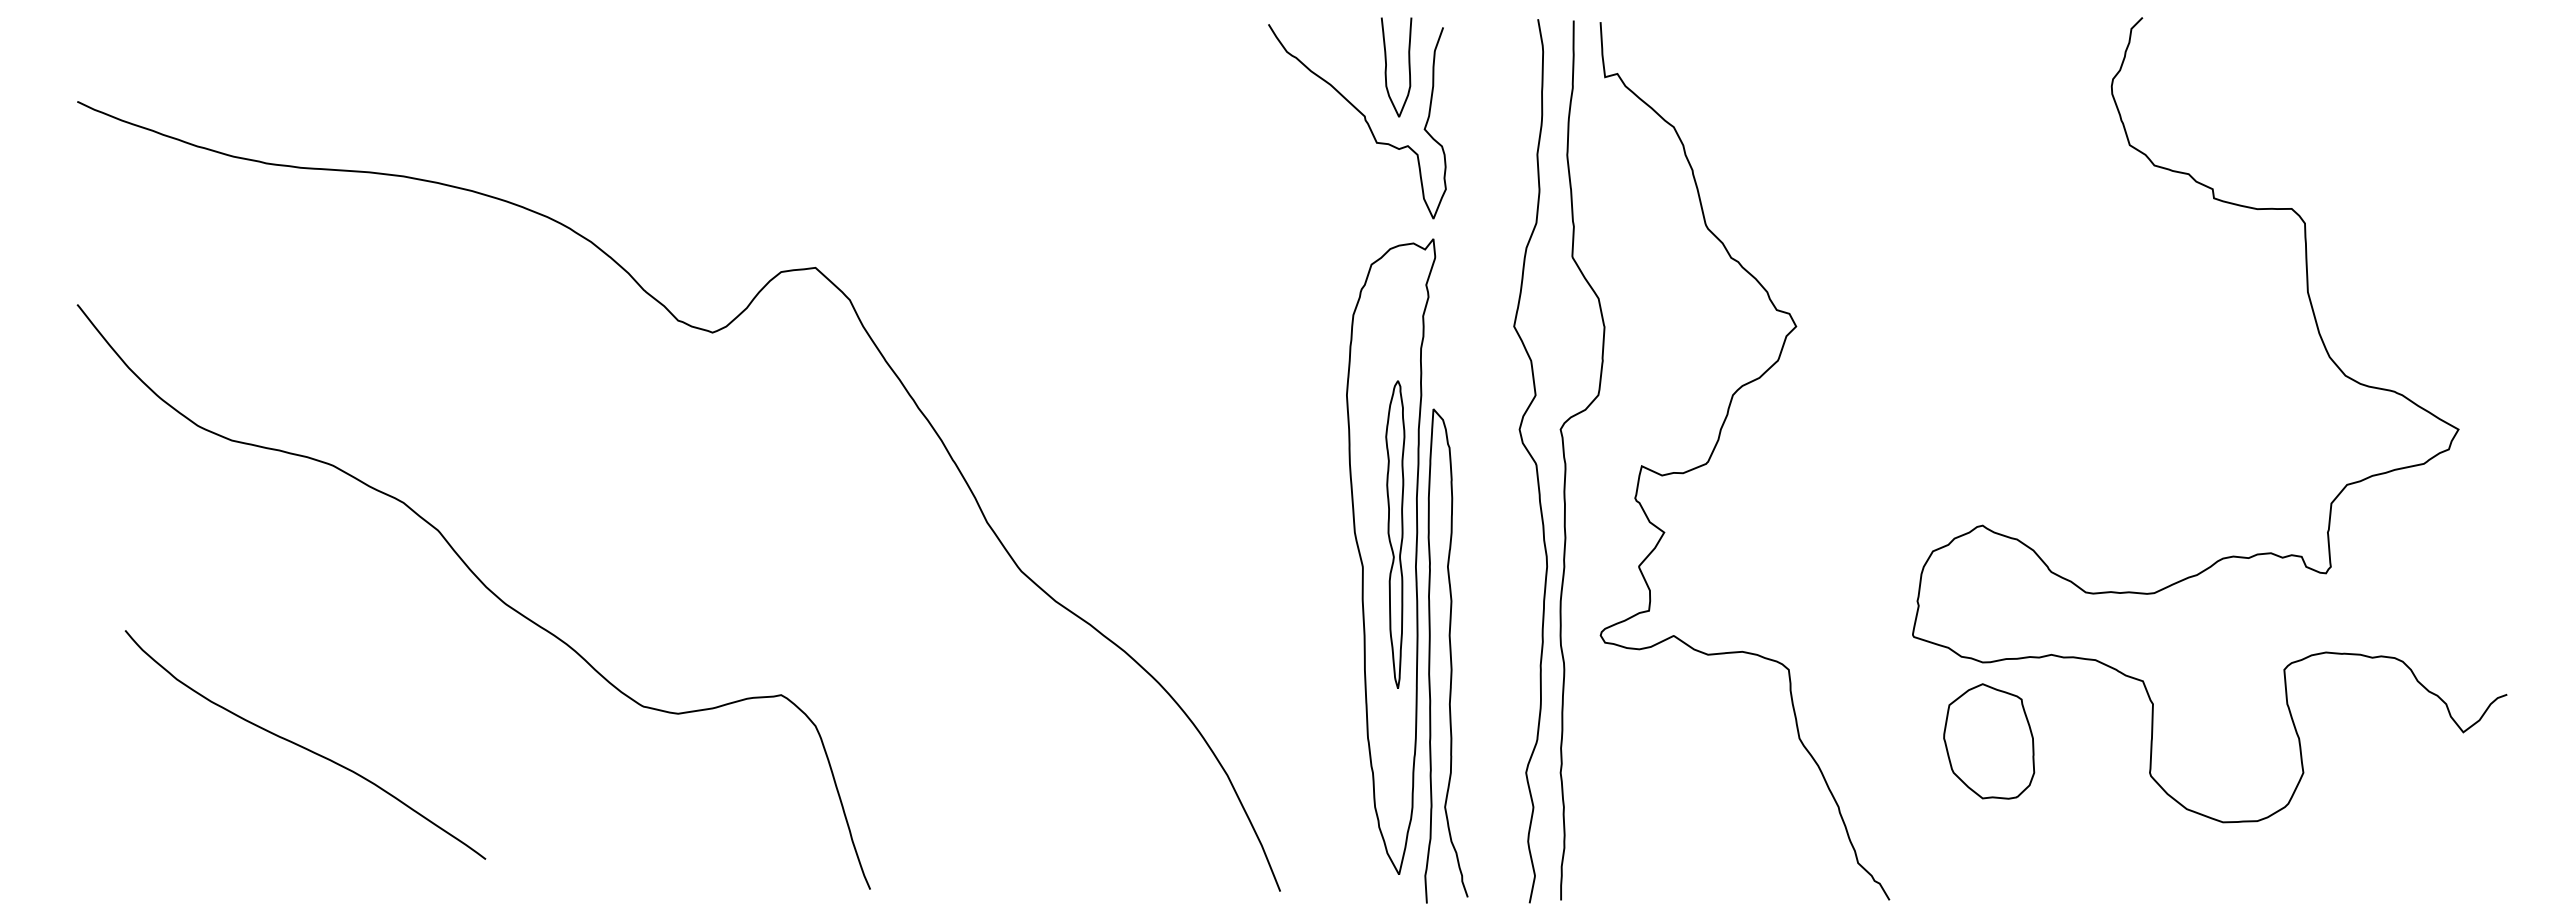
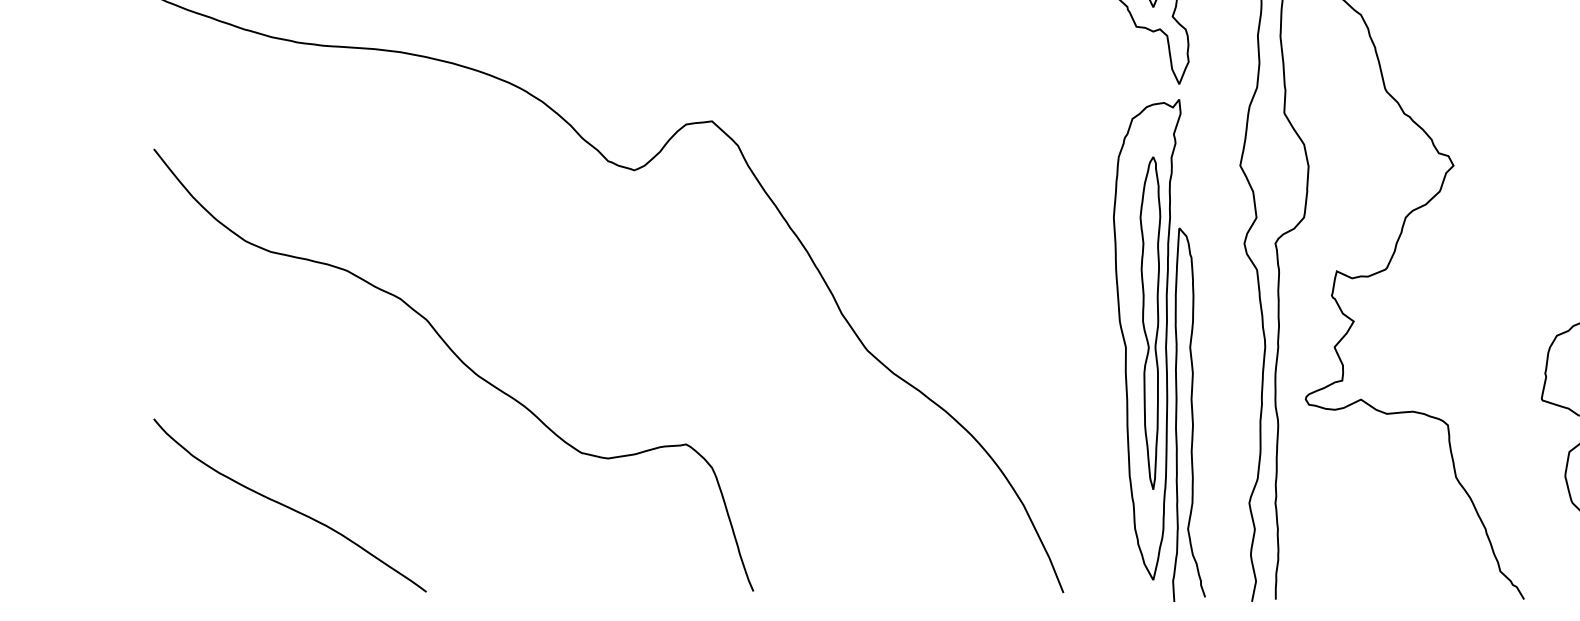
part: (1395, 534) -> (1150, 322), size x1.43
curve: (303, 746) -> (288, 506), moved

